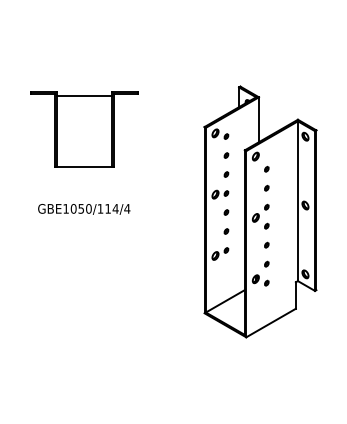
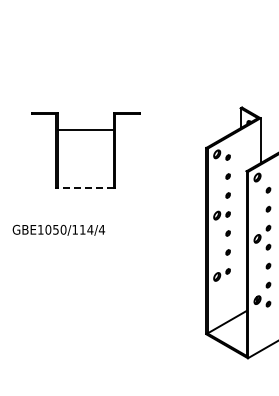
line: (83, 96) -> (85, 130), moved
line: (84, 166) -> (86, 187), solid -> dashed
text: (84, 209) -> (59, 230), moved

